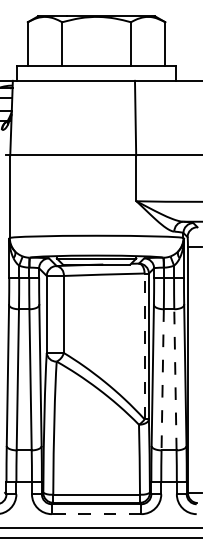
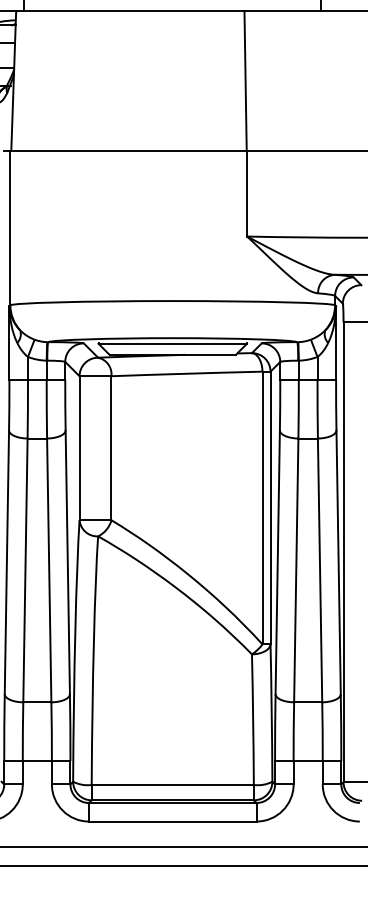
line: (144, 346) -> (262, 508), dashed -> solid
line: (162, 379) -> (295, 569), dashed -> solid
line: (175, 379) -> (320, 569), dashed -> solid
line: (96, 514) -> (172, 822), dashed -> solid

